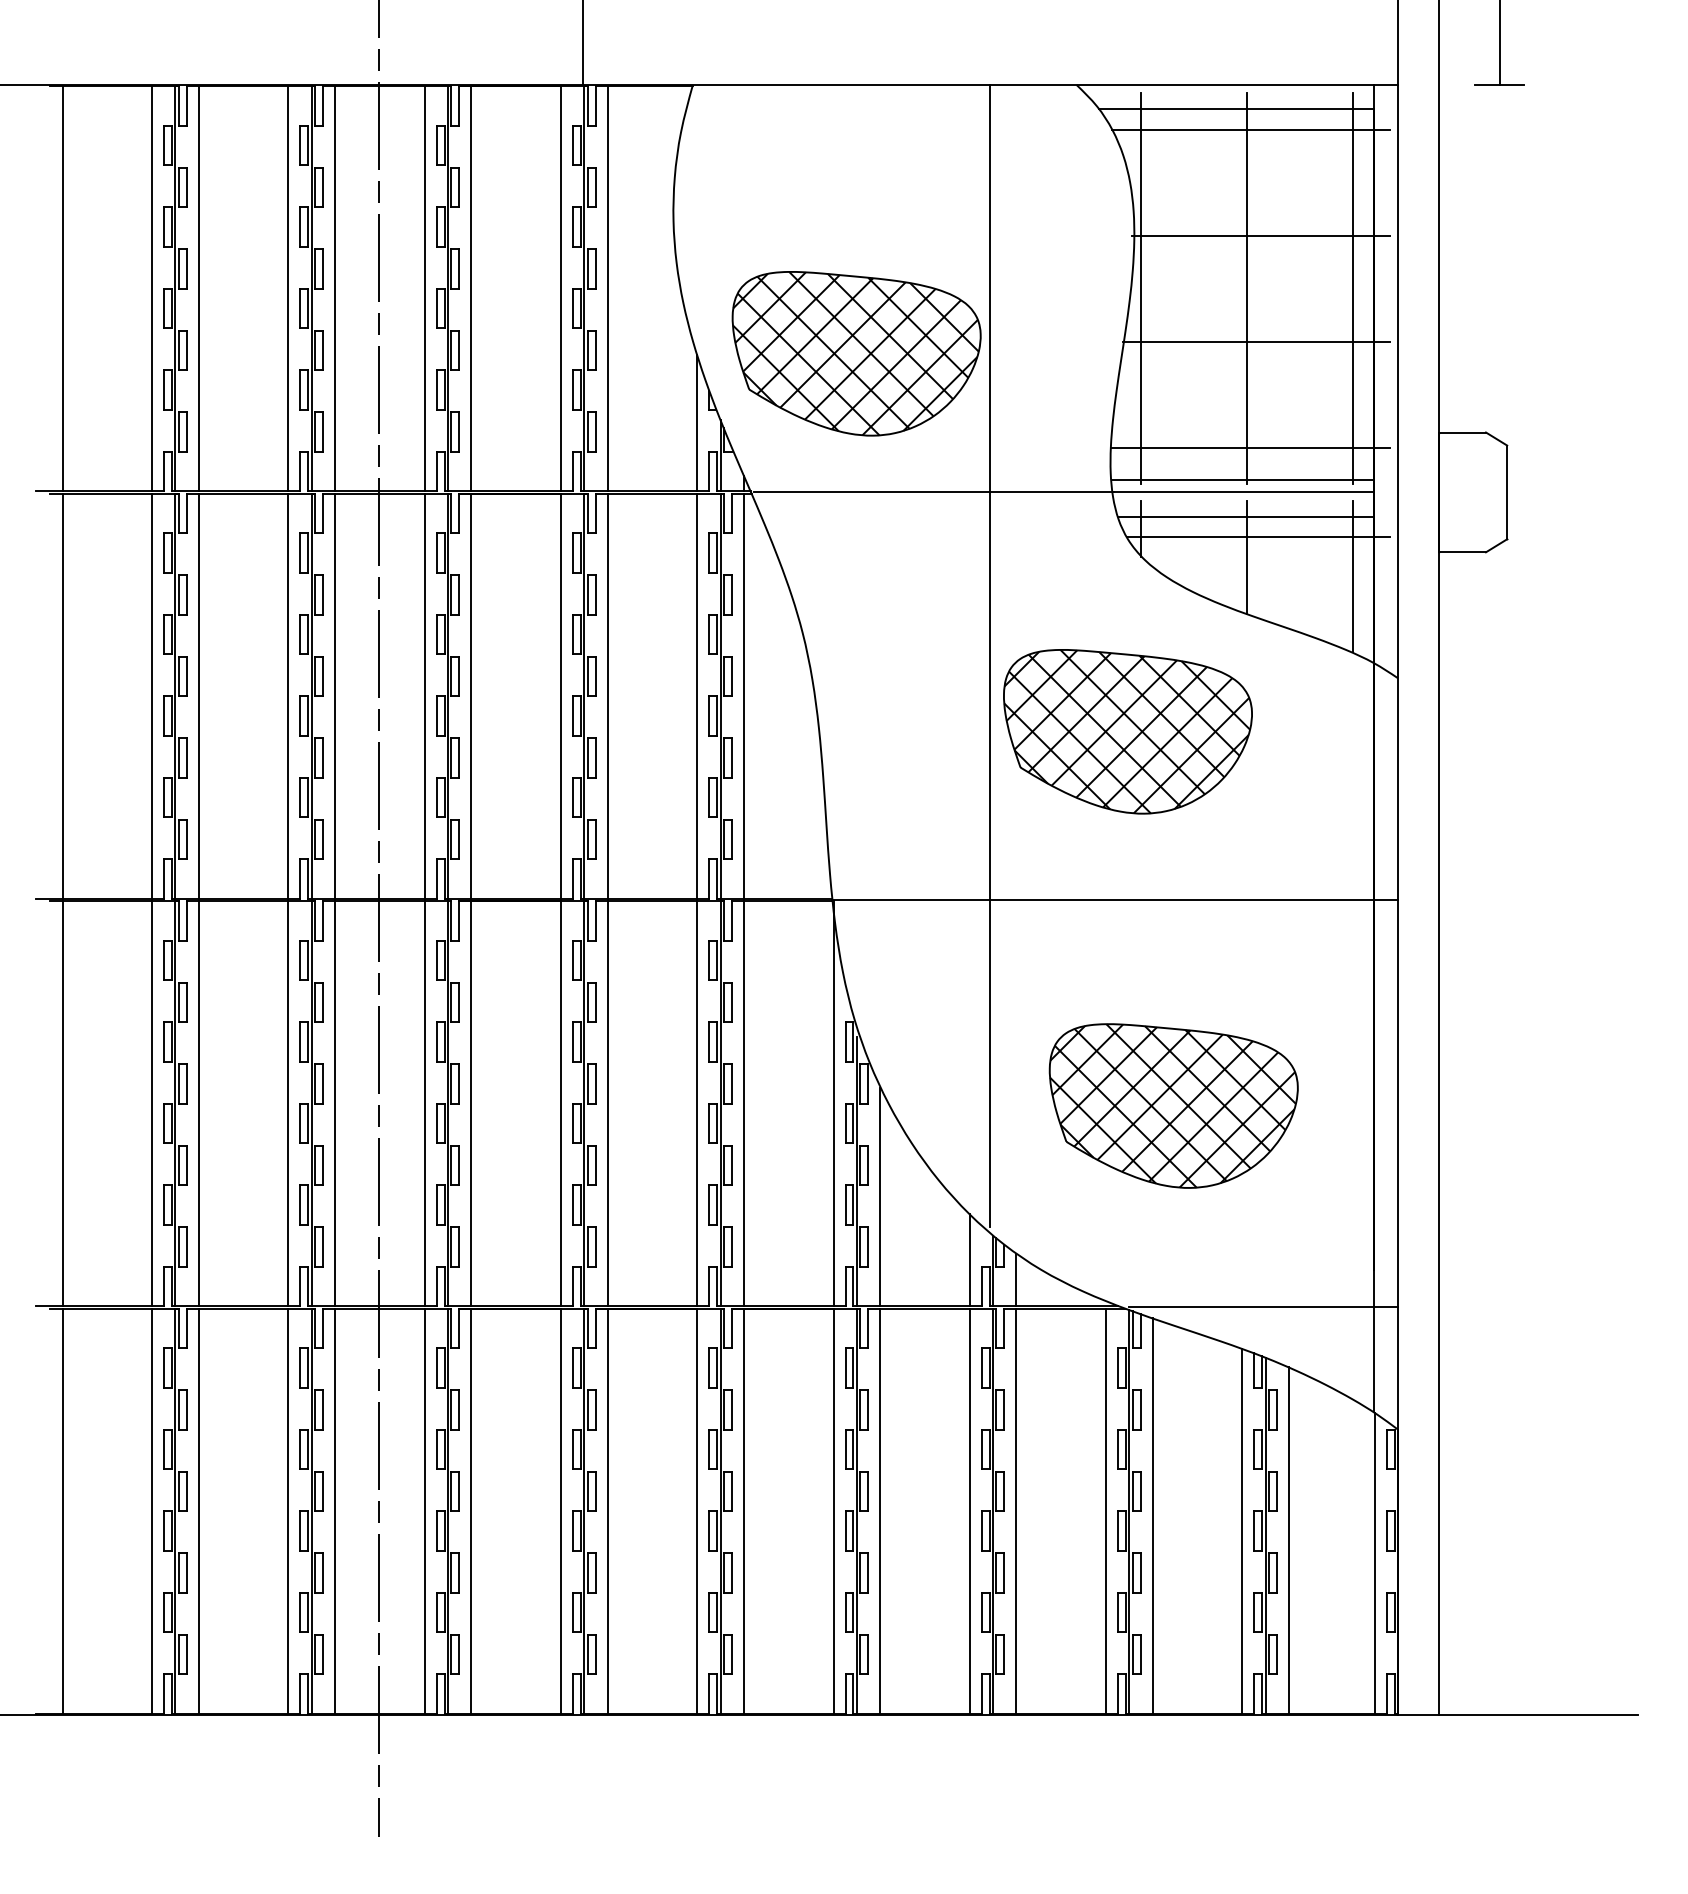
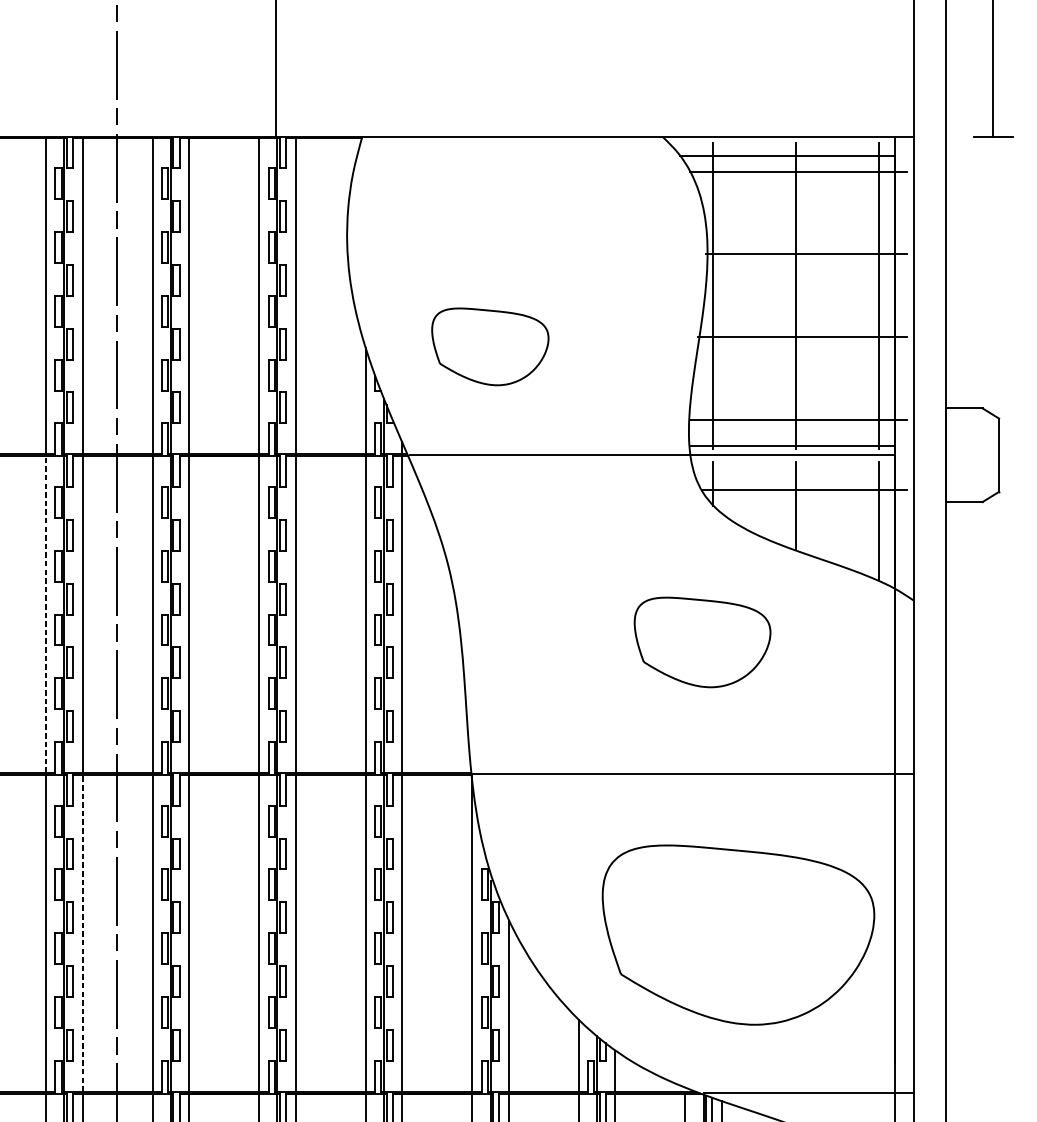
part: (856, 353) -> (490, 346), size x0.6
line: (1245, 516) -> (794, 474), removed
line: (990, 655) -> (595, 582), removed
line: (288, 696) -> (46, 614), solid -> dashed
part: (1127, 731) -> (702, 642), size x0.7
line: (335, 1103) -> (82, 933), solid -> dashed
part: (1173, 1105) -> (738, 934), size x1.4

